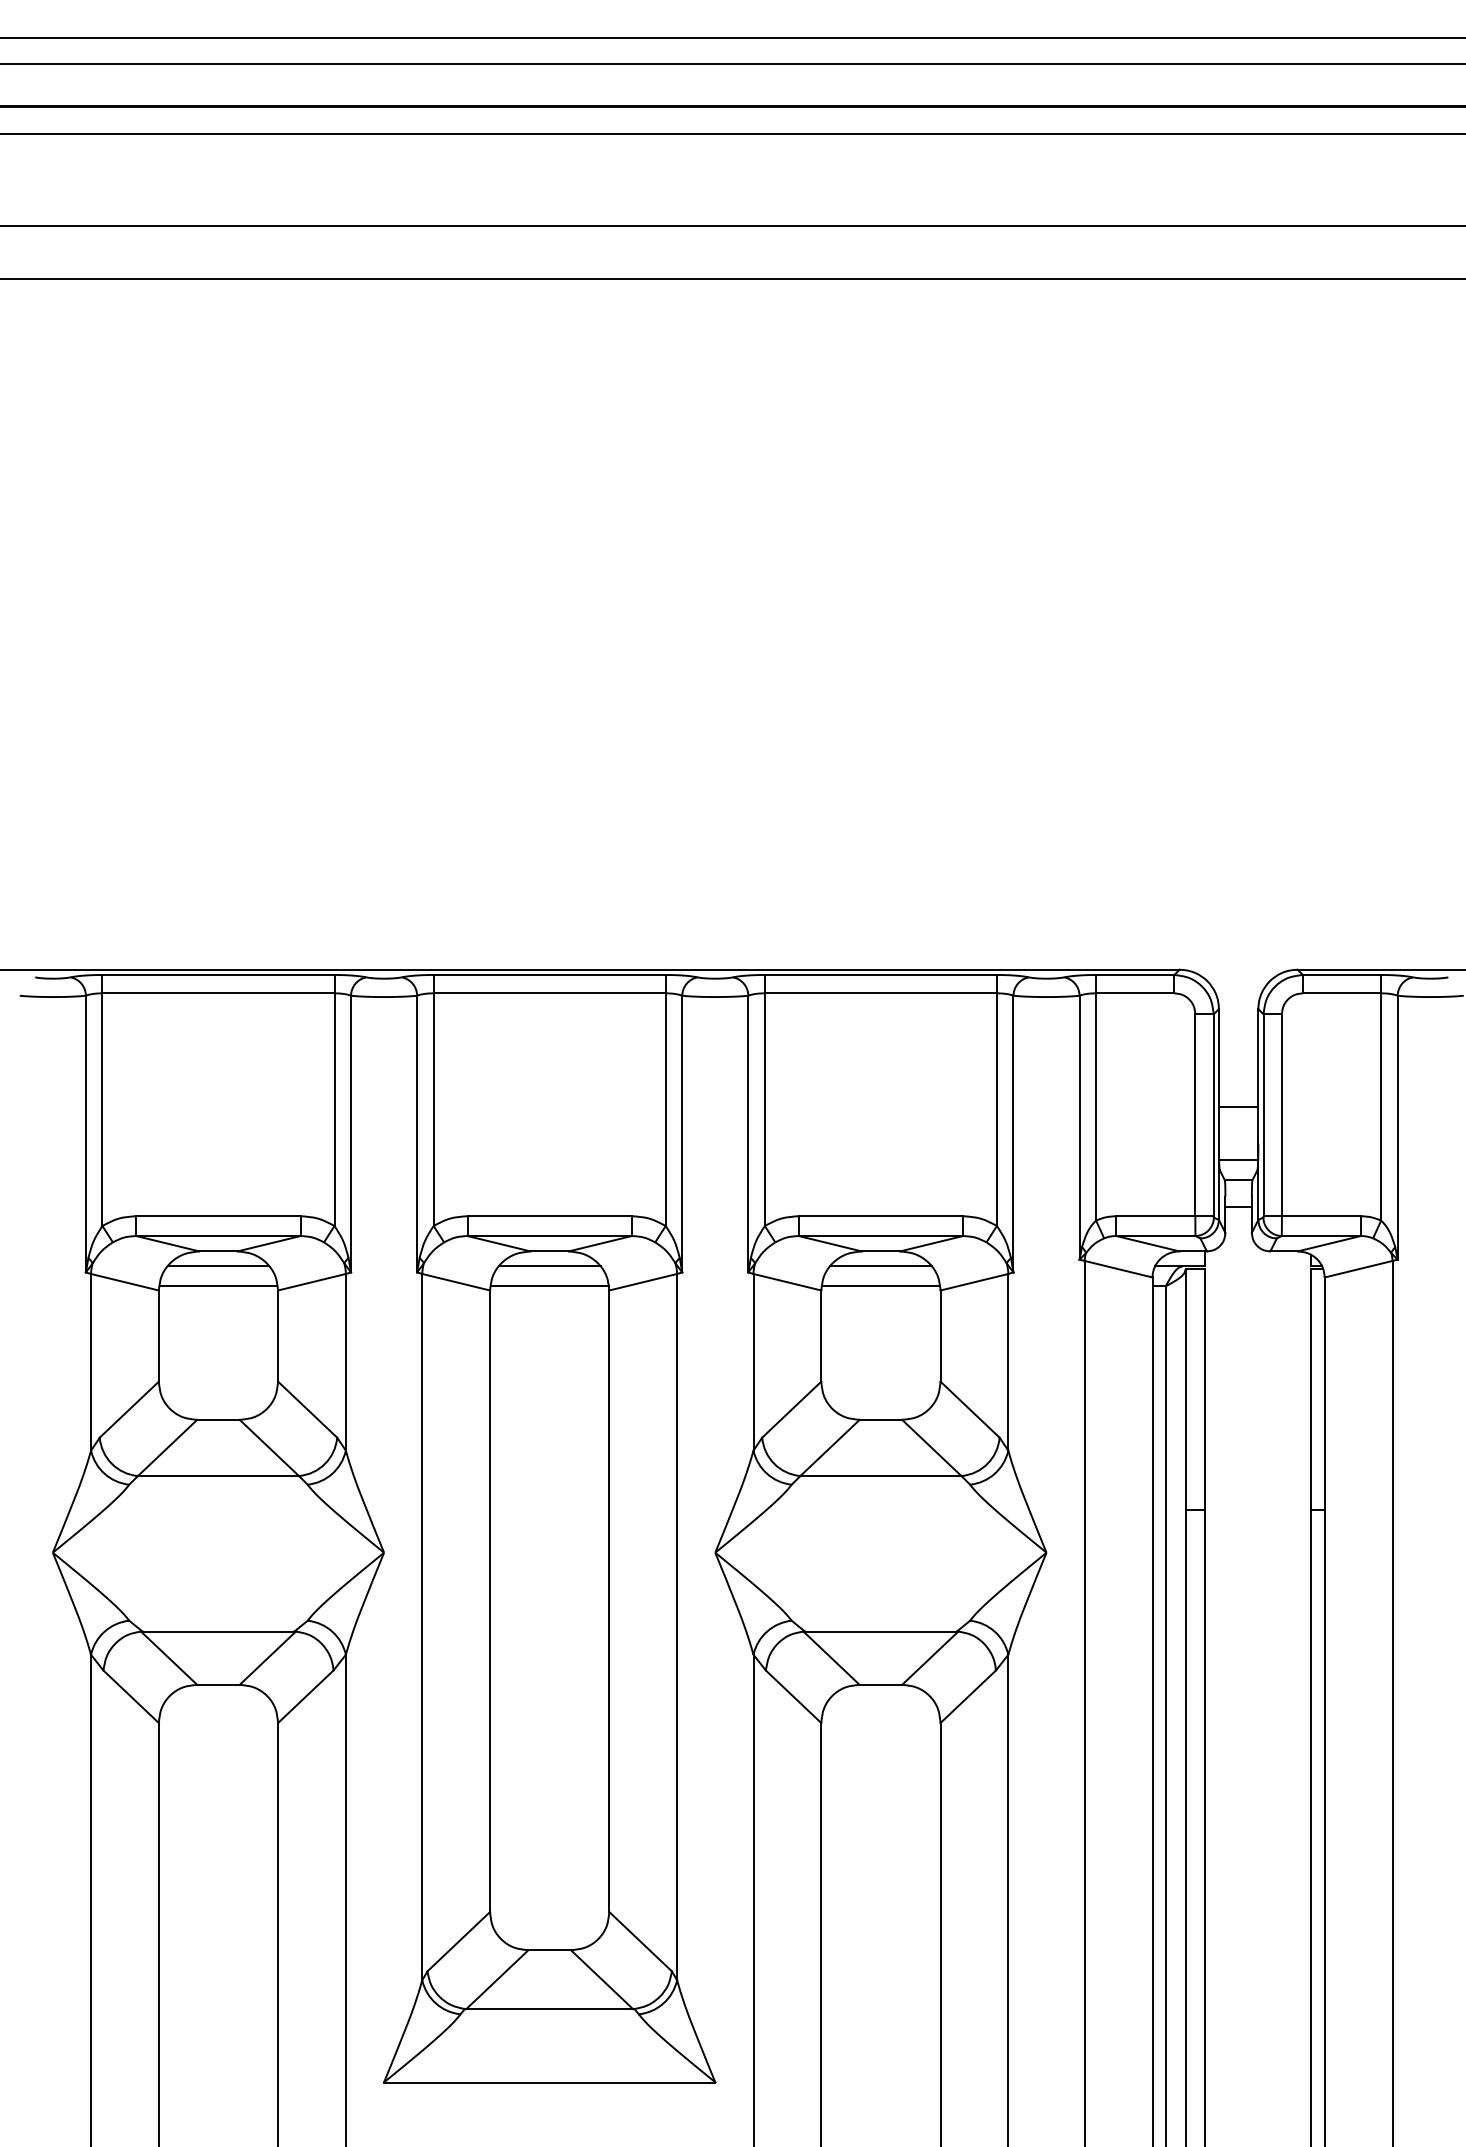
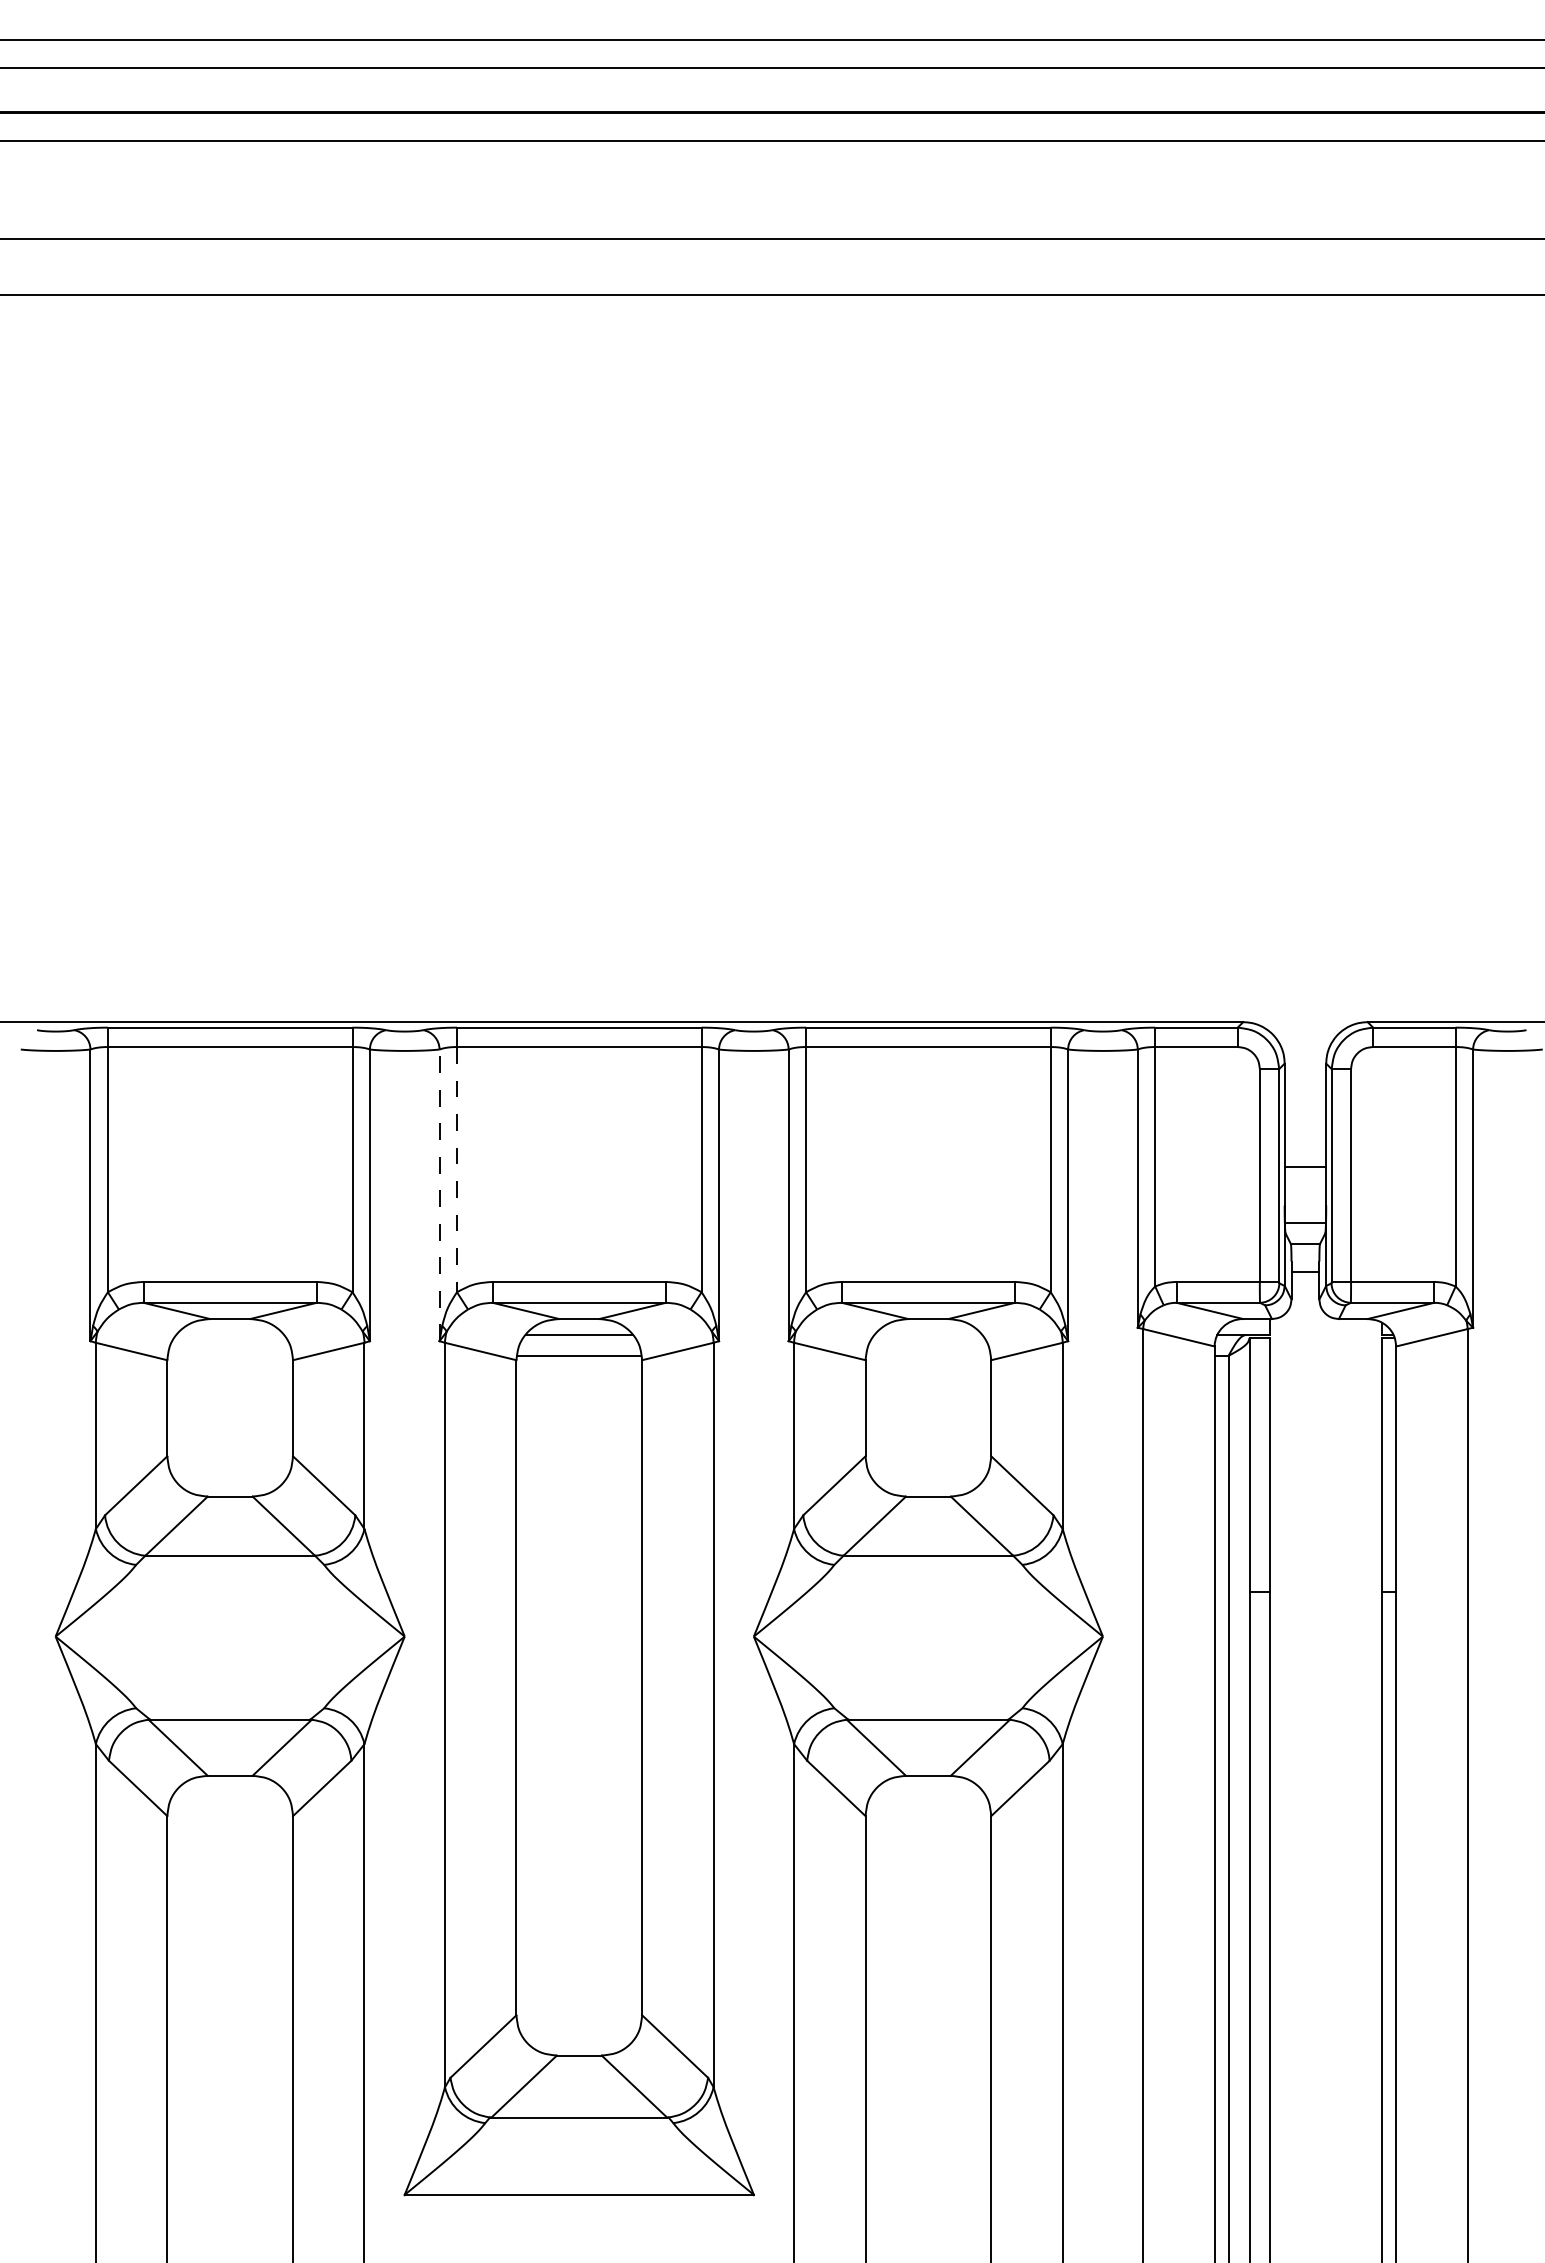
line: (433, 1110) -> (456, 1170), solid -> dashed
line: (417, 1133) -> (439, 1194), solid -> dashed
line: (218, 1266) -> (230, 1334), removed
line: (880, 1266) -> (927, 1334), removed
line: (218, 1286) -> (230, 1356), removed
line: (880, 1286) -> (927, 1356), removed

